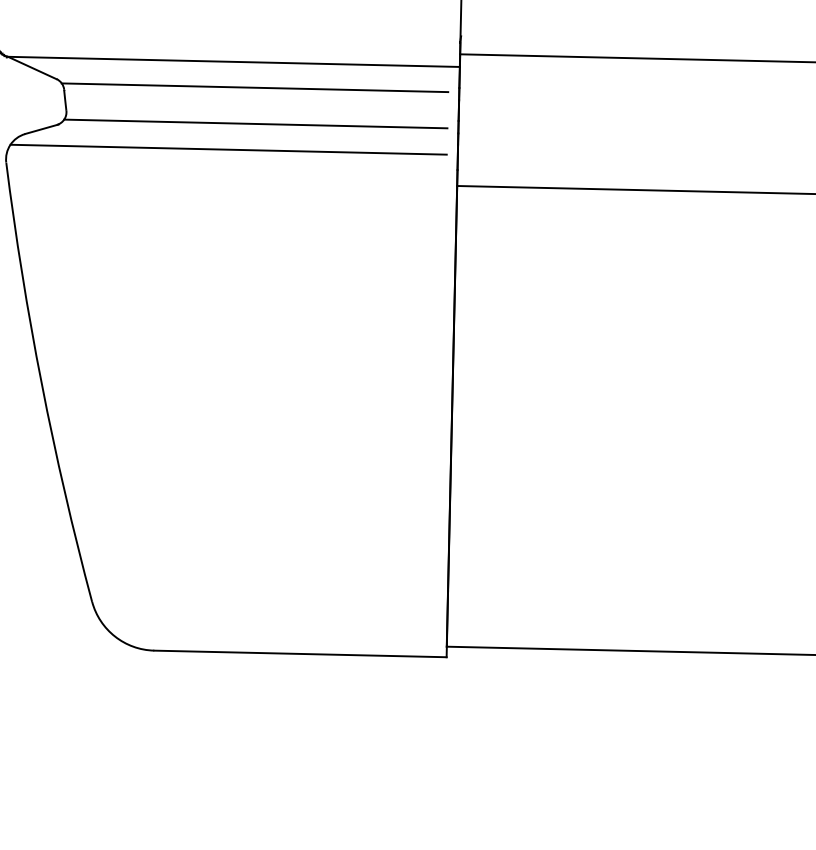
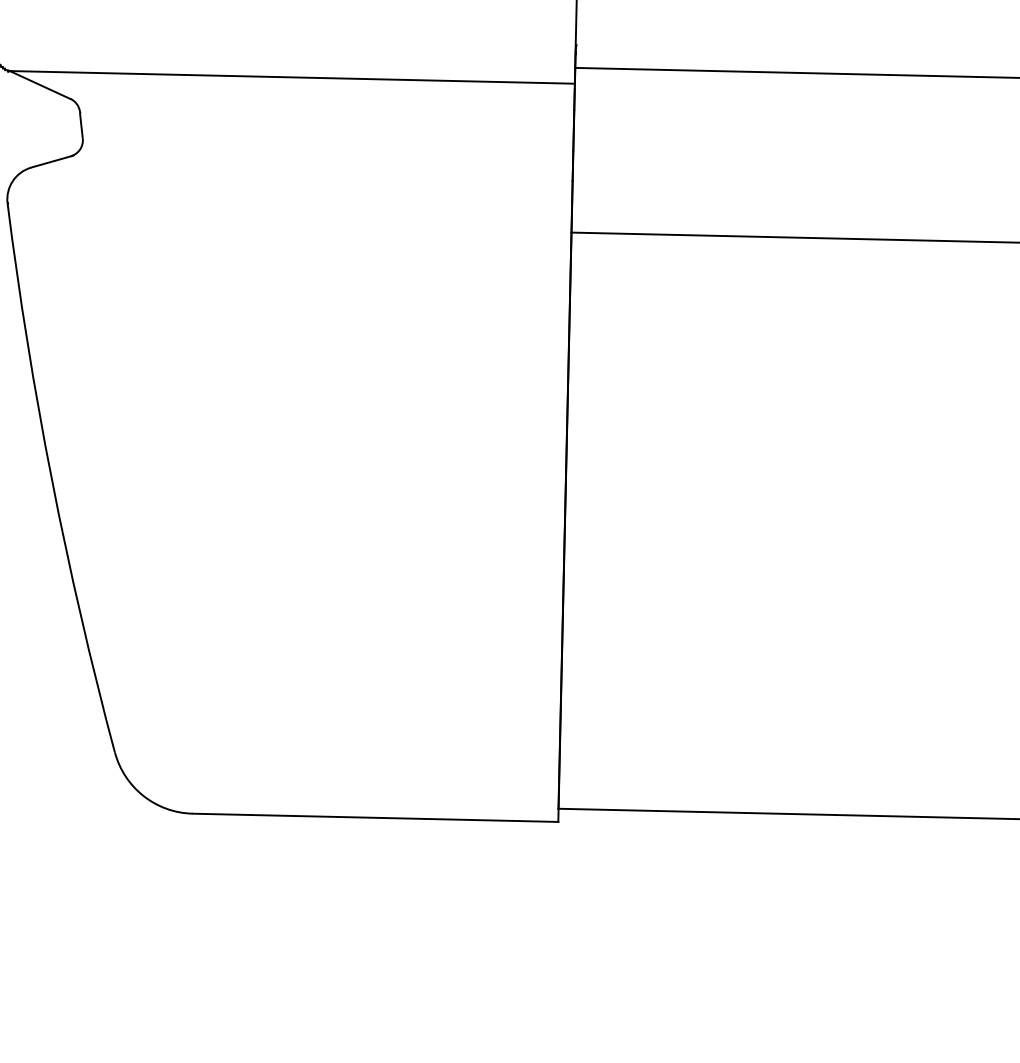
line: (254, 87) -> (318, 109), removed
line: (255, 123) -> (319, 154), removed
line: (228, 149) -> (285, 187), removed

